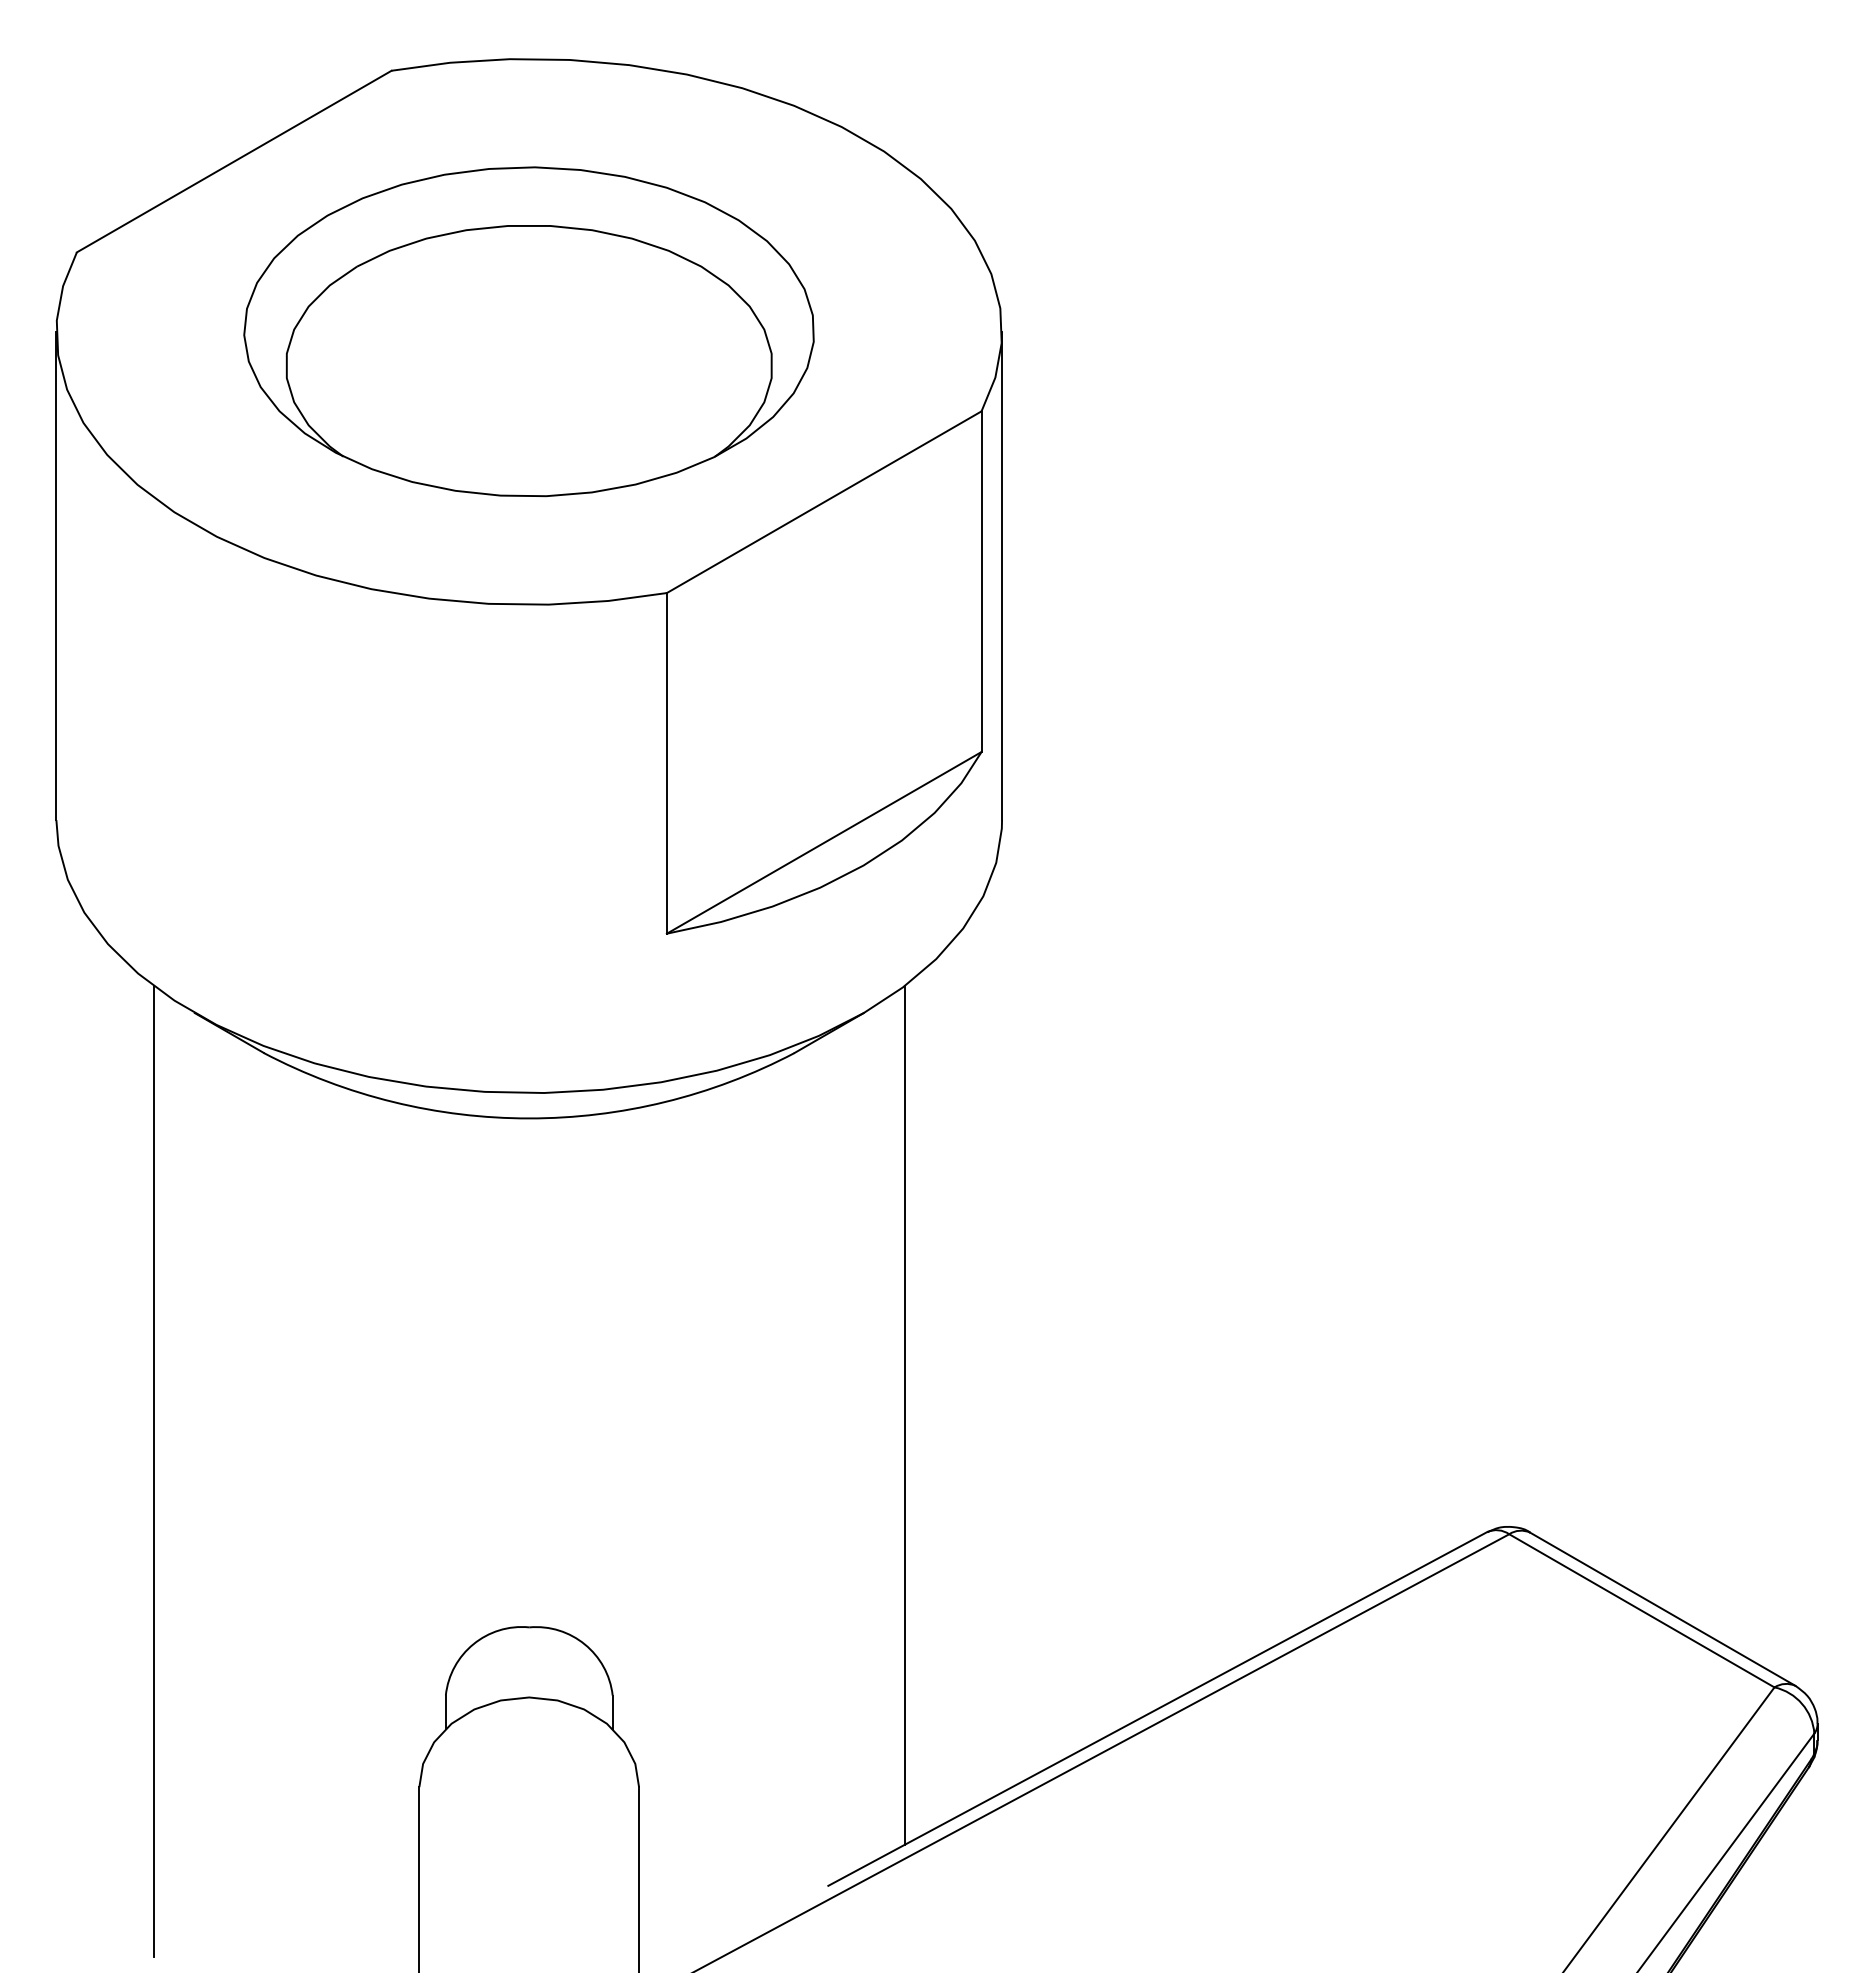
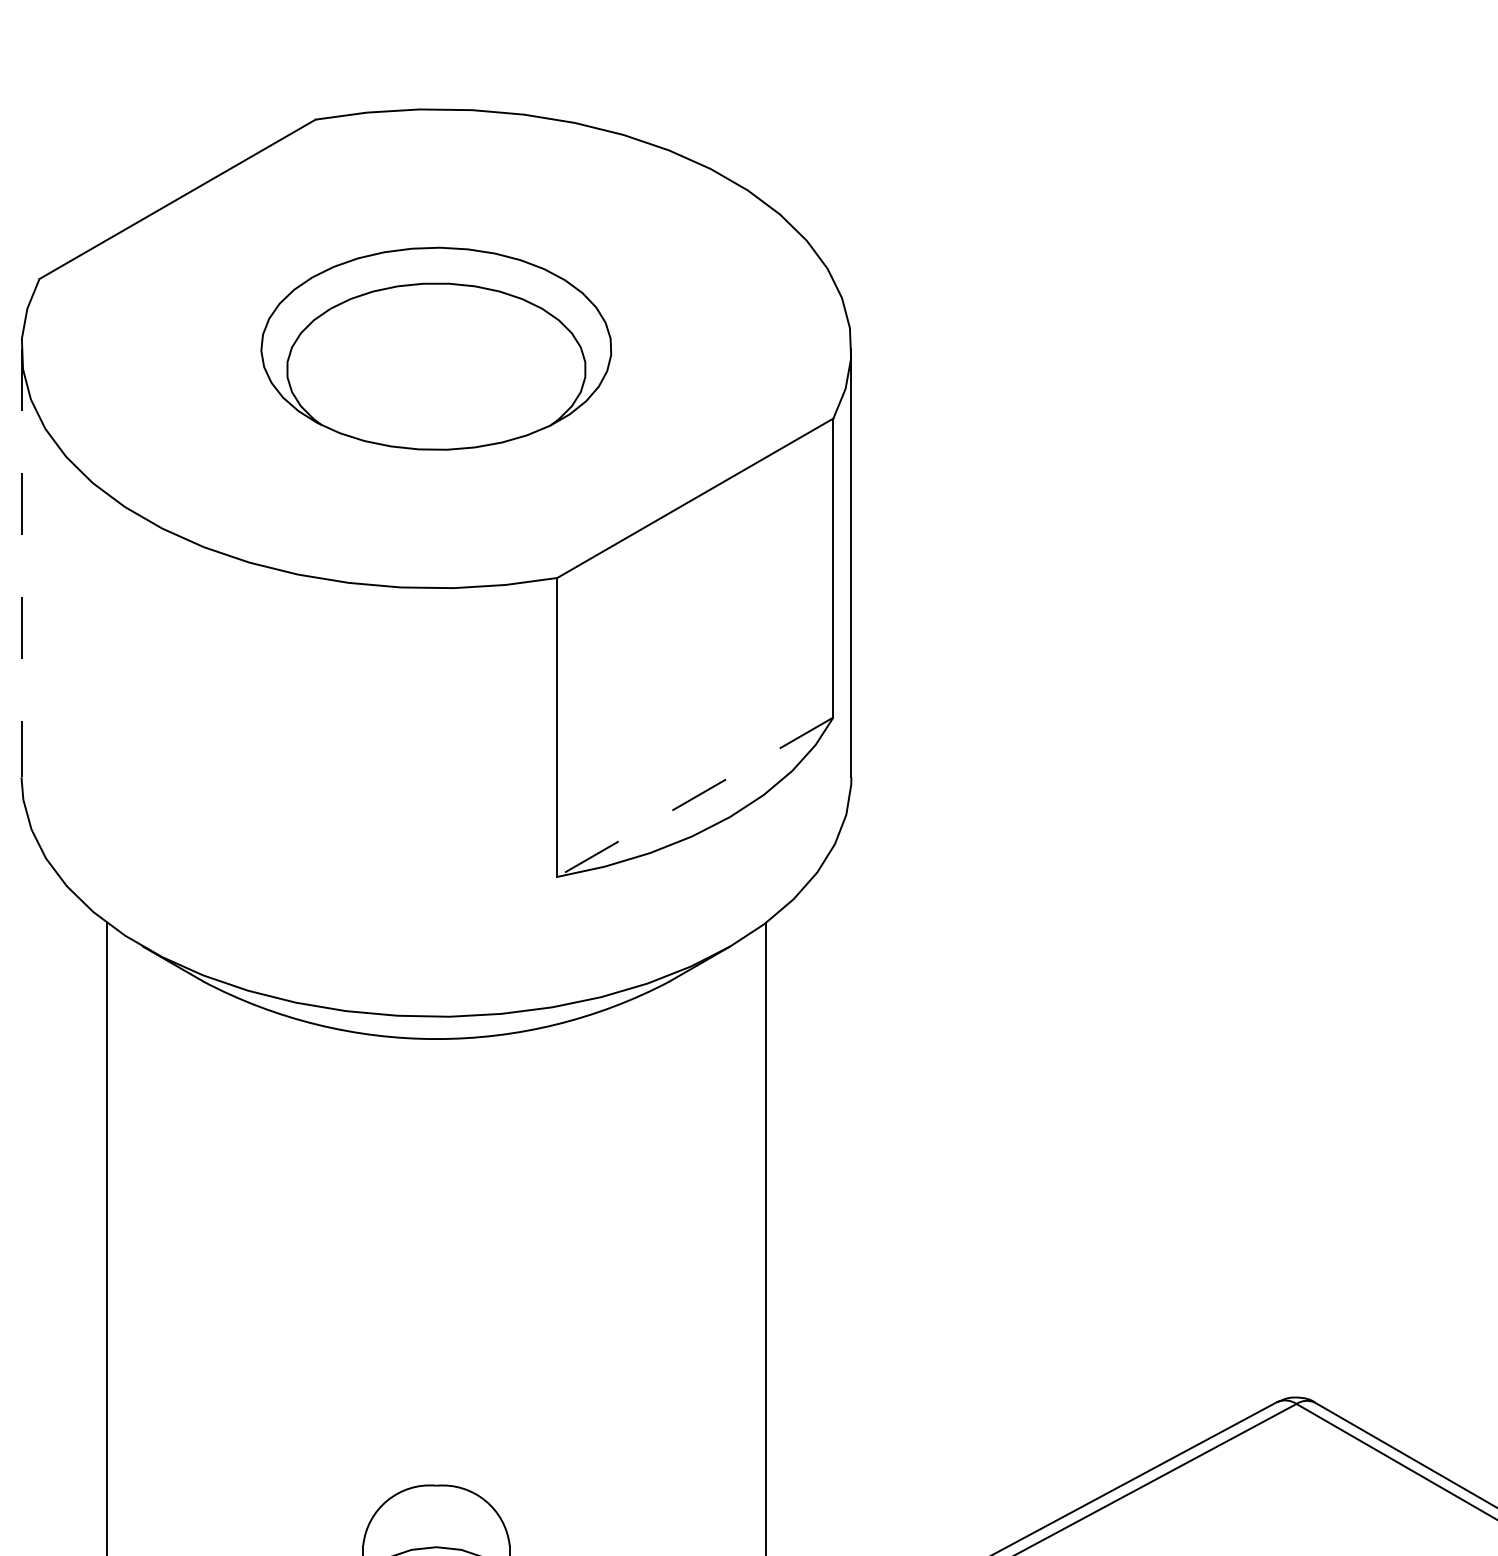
part: (528, 331) -> (435, 348), size x0.7
line: (56, 576) -> (21, 563), solid -> dashed
line: (824, 842) -> (695, 796), solid -> dashed

